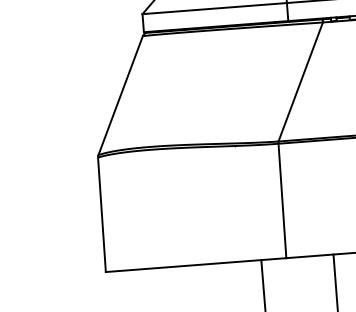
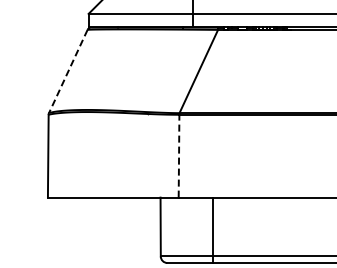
line: (120, 95) -> (68, 71), solid -> dashed
line: (282, 199) -> (179, 155), solid -> dashed

